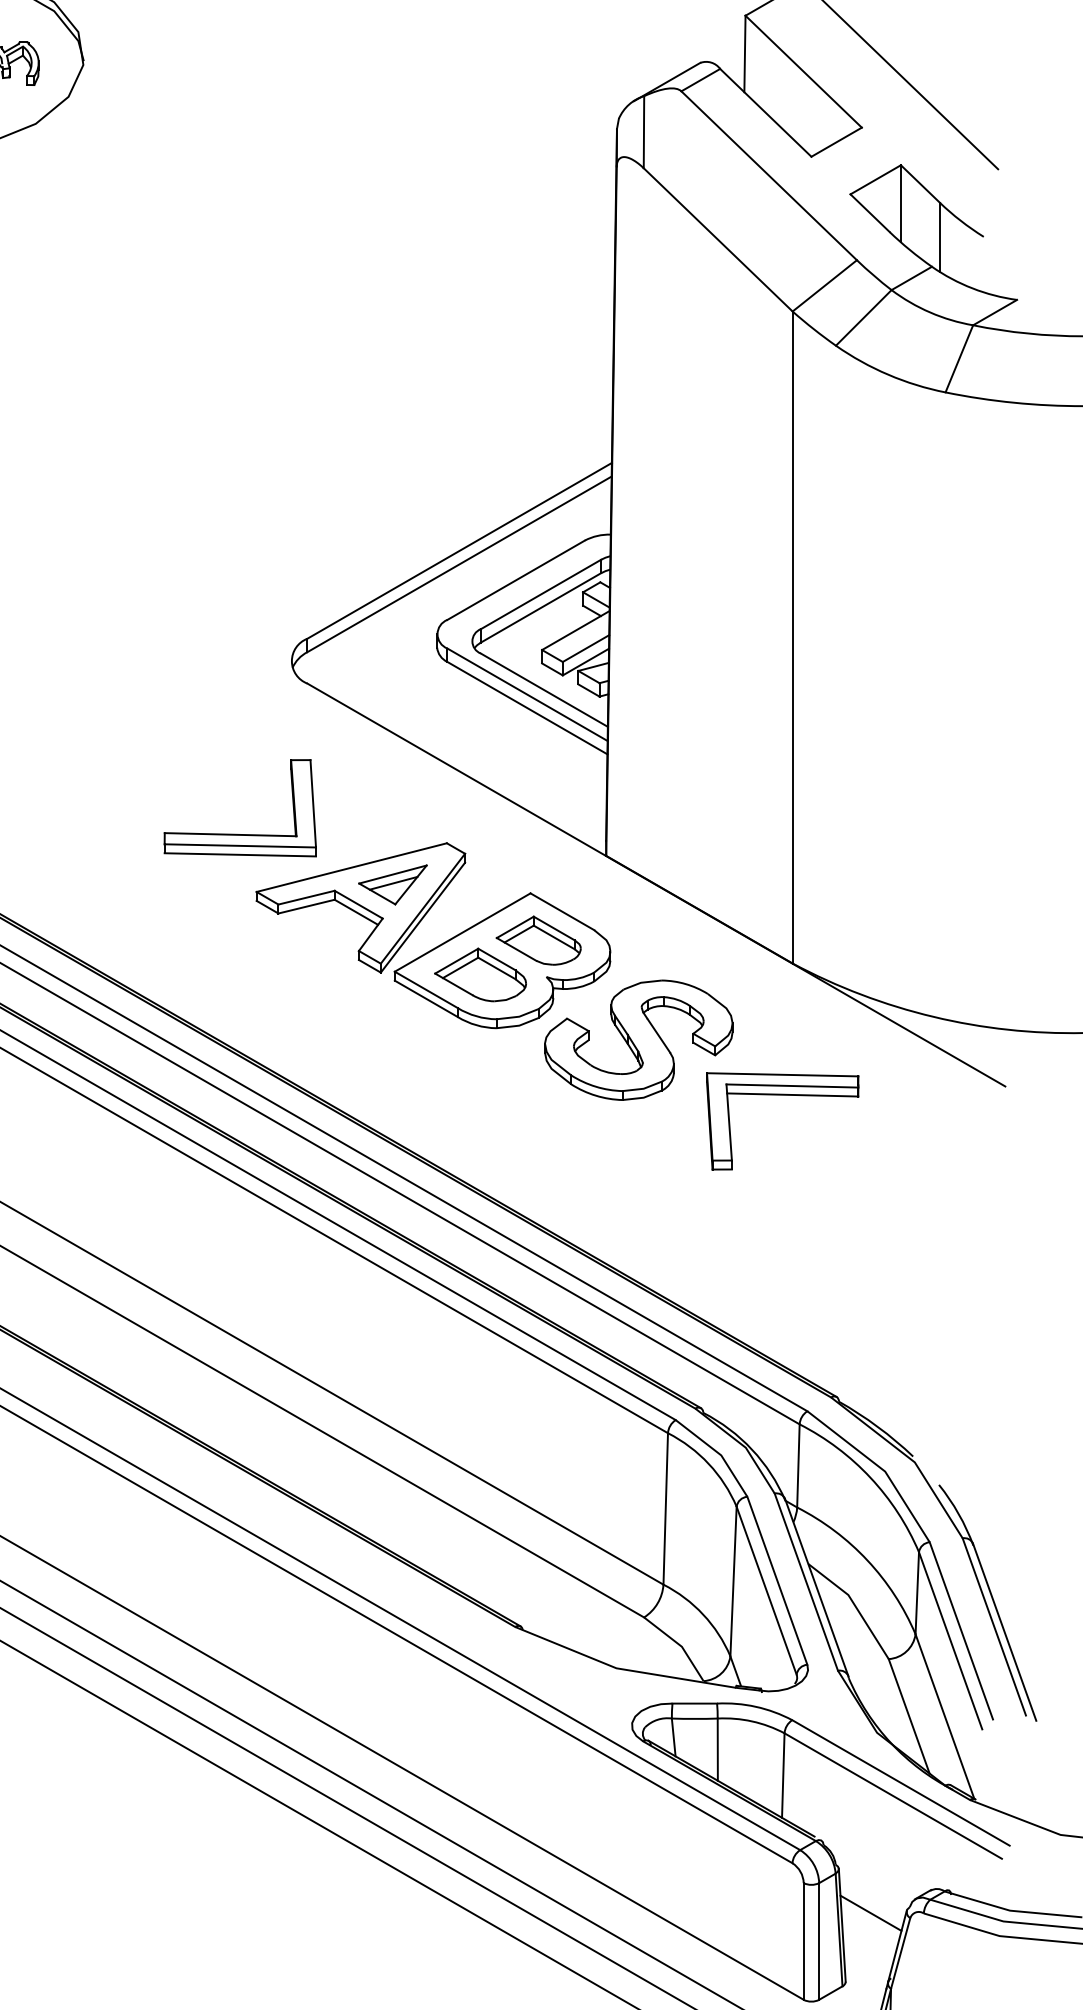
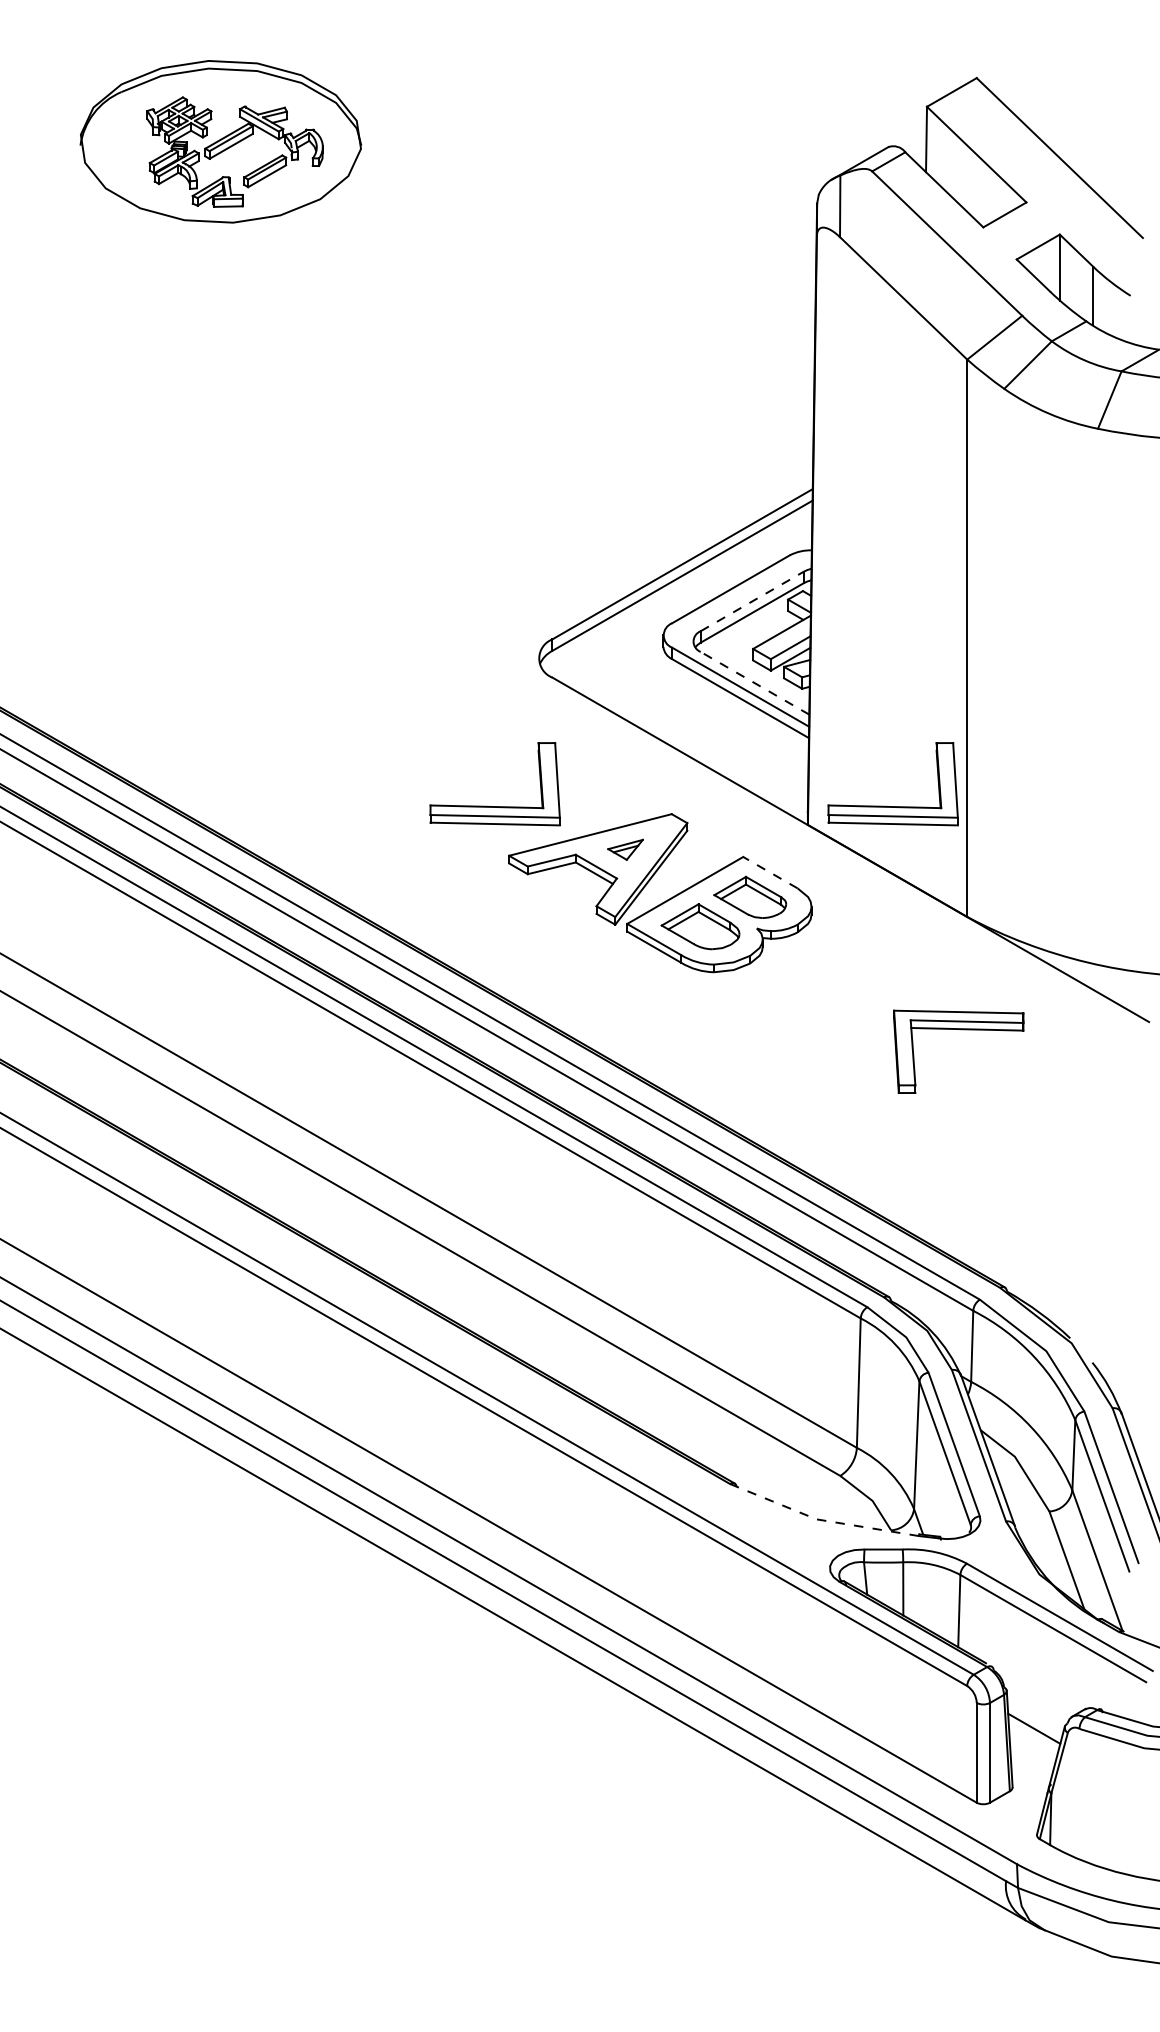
line: (541, 594) -> (752, 601), solid -> dashed
line: (544, 690) -> (755, 683), solid -> dashed
part: (705, 834) -> (892, 806), added
part: (392, 884) -> (625, 849), size x0.6
line: (562, 911) -> (770, 872), solid -> dashed
part: (638, 1040) -> (835, 982), removed
line: (620, 1669) -> (820, 1520), solid -> dashed

